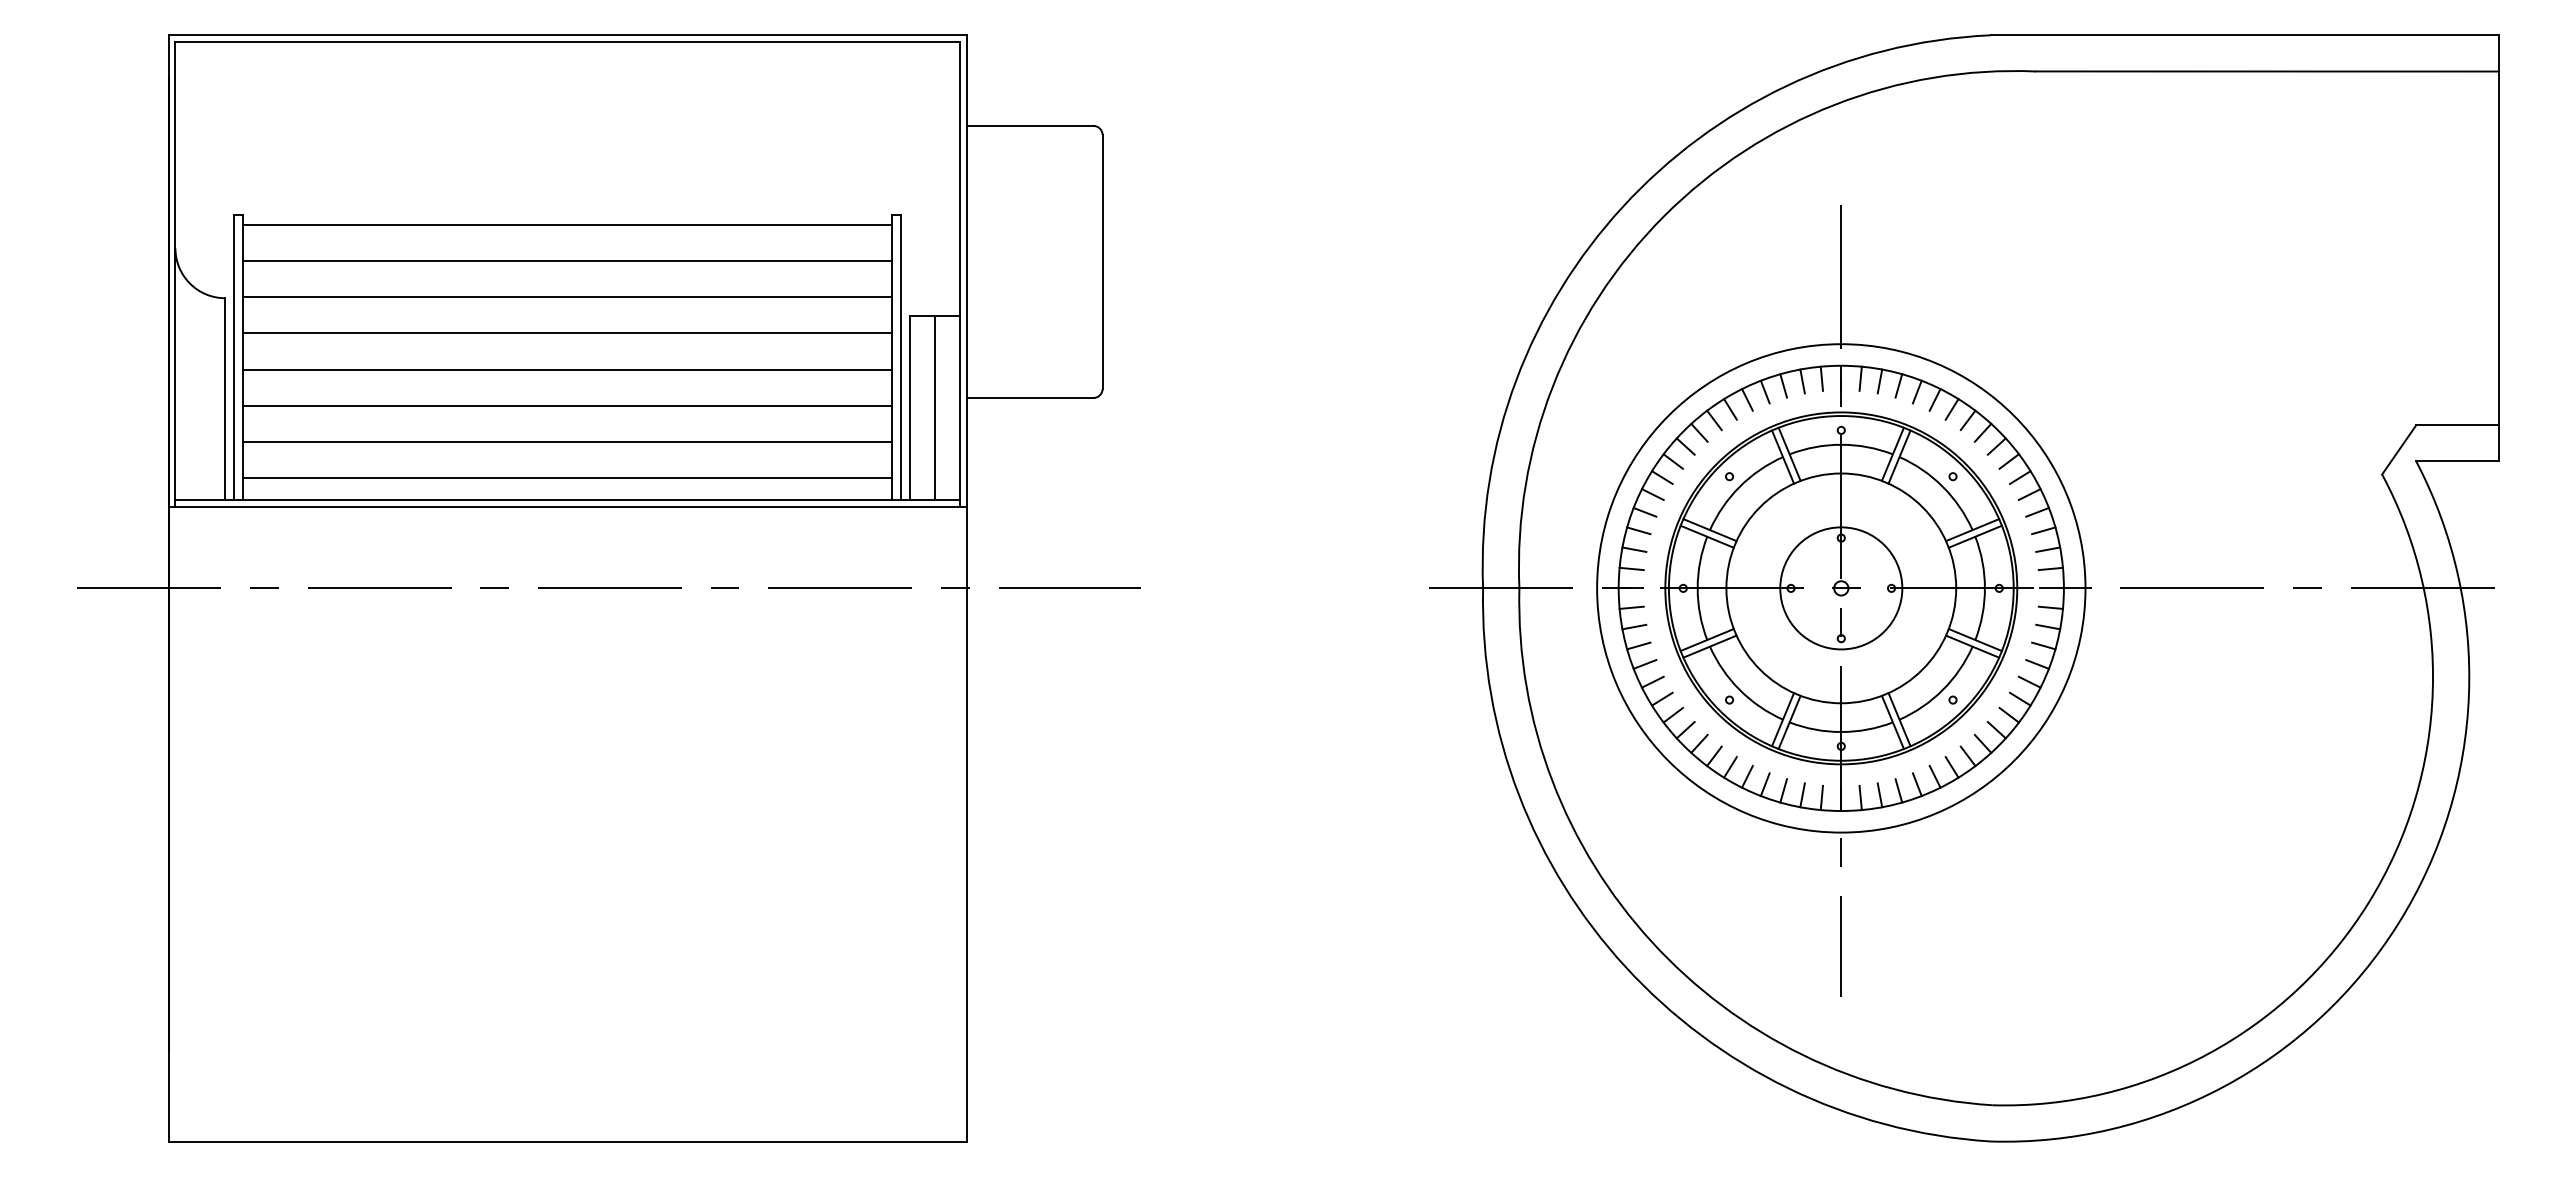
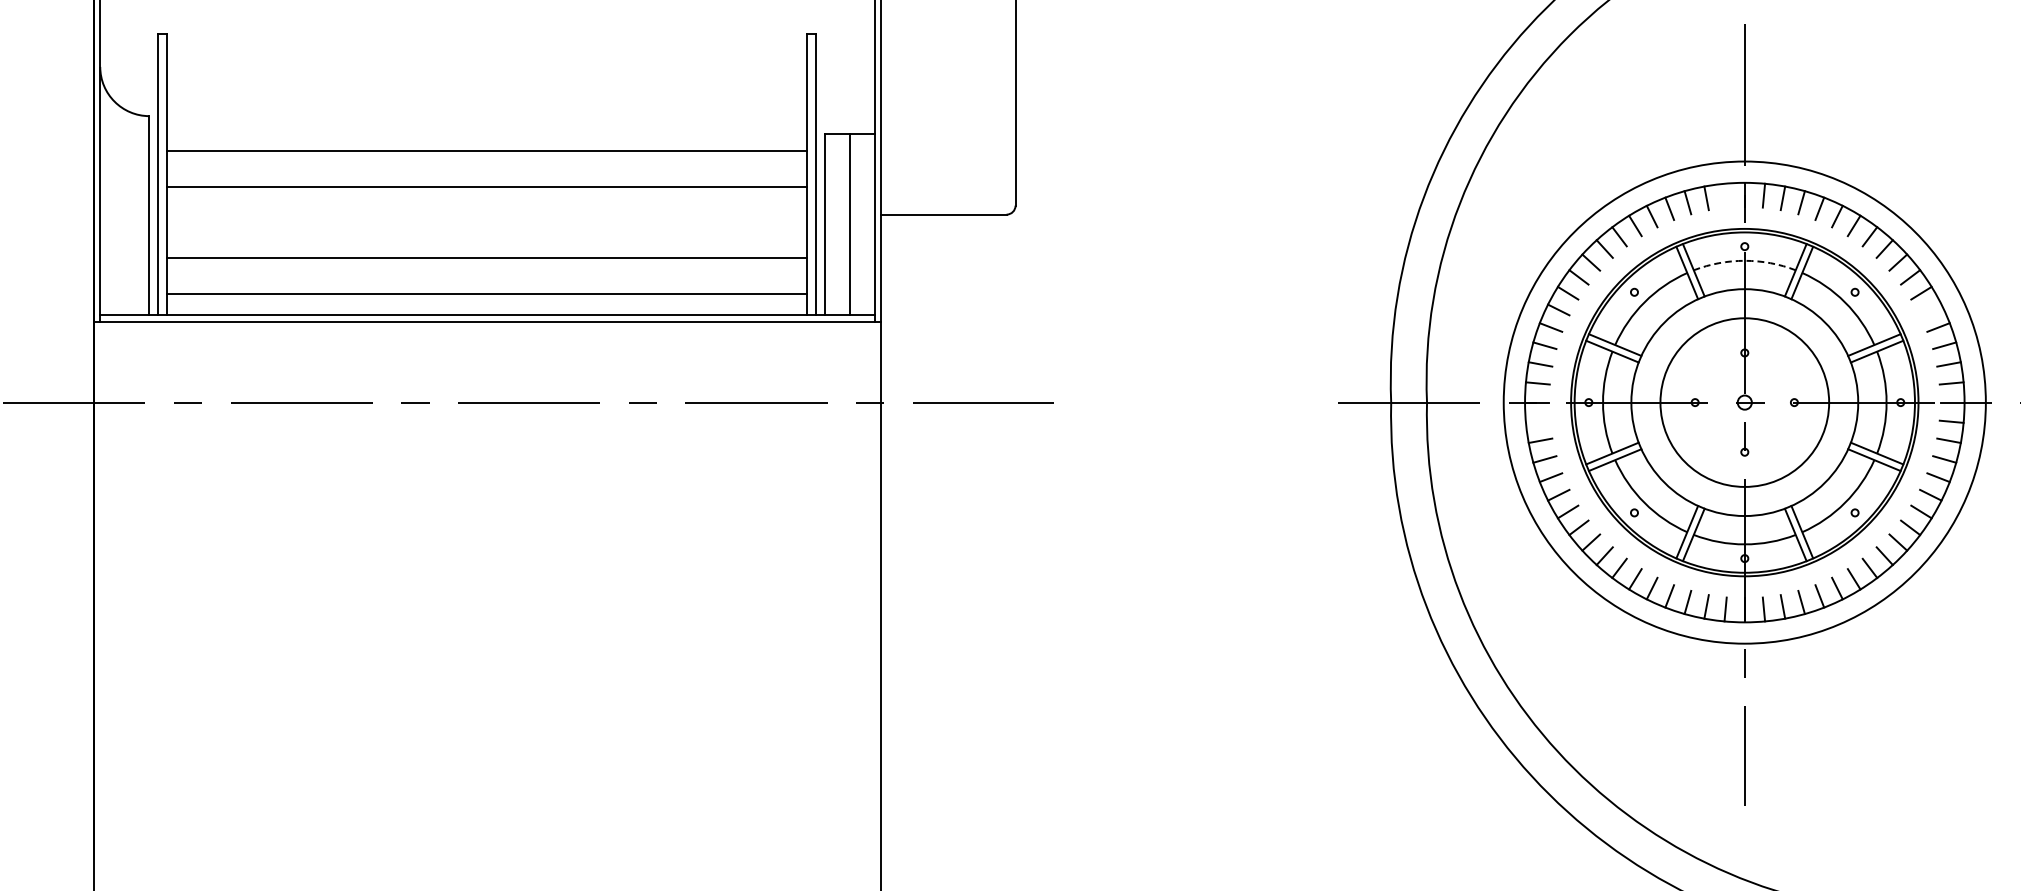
line: (567, 224) -> (487, 43), removed
line: (567, 260) -> (487, 78), removed
line: (567, 297) -> (487, 115), removed
line: (1821, 378) -> (1725, 195), removed
line: (567, 405) -> (487, 222), removed
arc: (1841, 444) -> (1744, 260), solid -> dashed
line: (2029, 494) -> (1930, 309), removed
circle: (1841, 588) -> (1744, 402), size x1.4
line: (1631, 607) -> (1537, 421), removed

